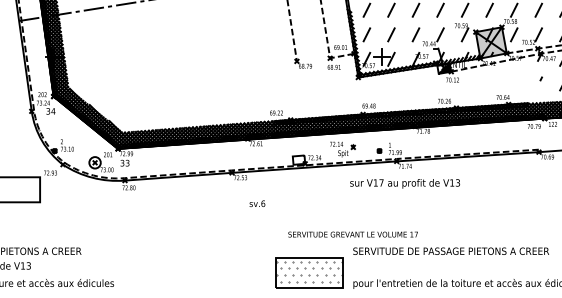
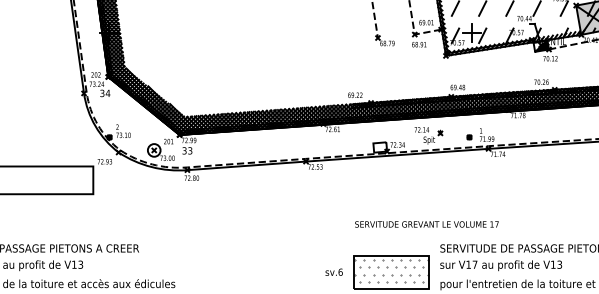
text: (404, 183) -> (500, 265), moved
text: (257, 203) -> (334, 272), moved
text: (352, 234) -> (426, 224), moved

